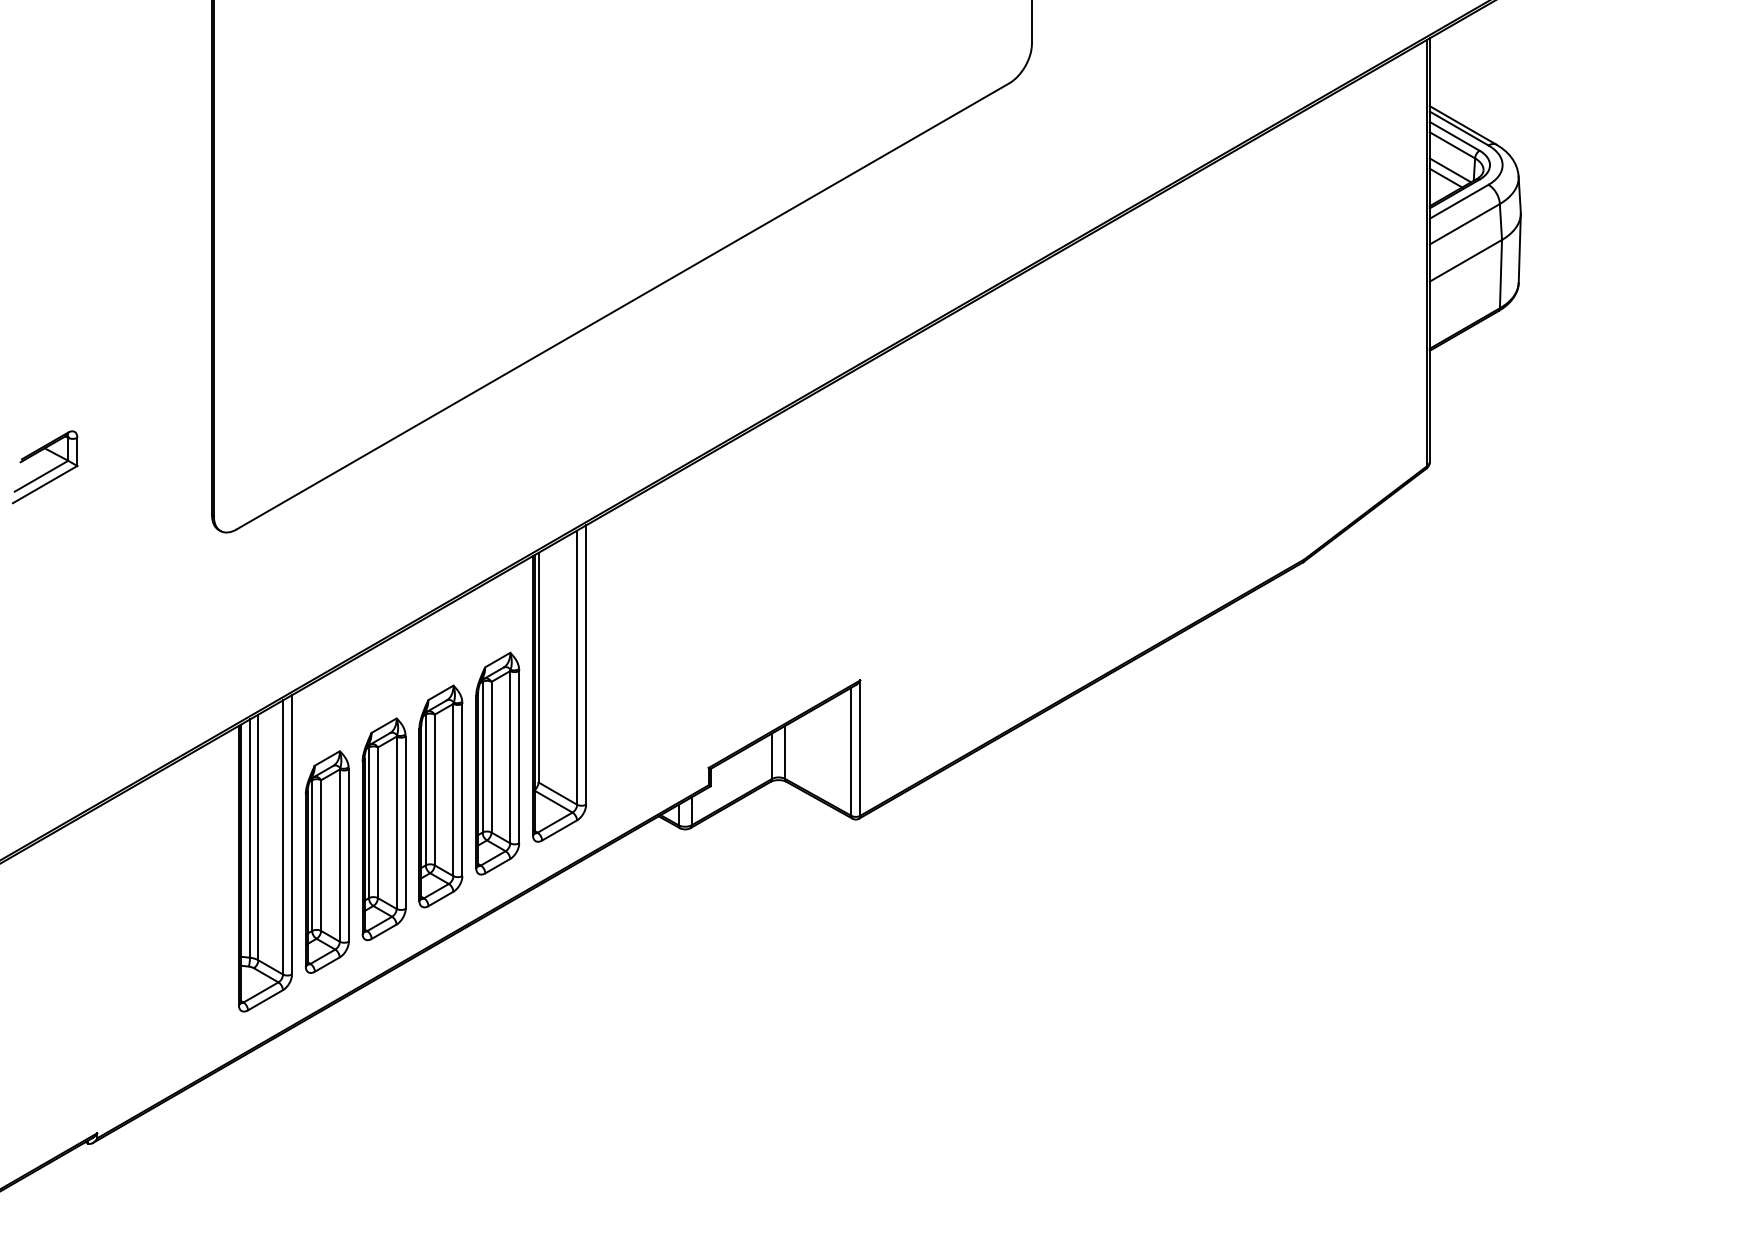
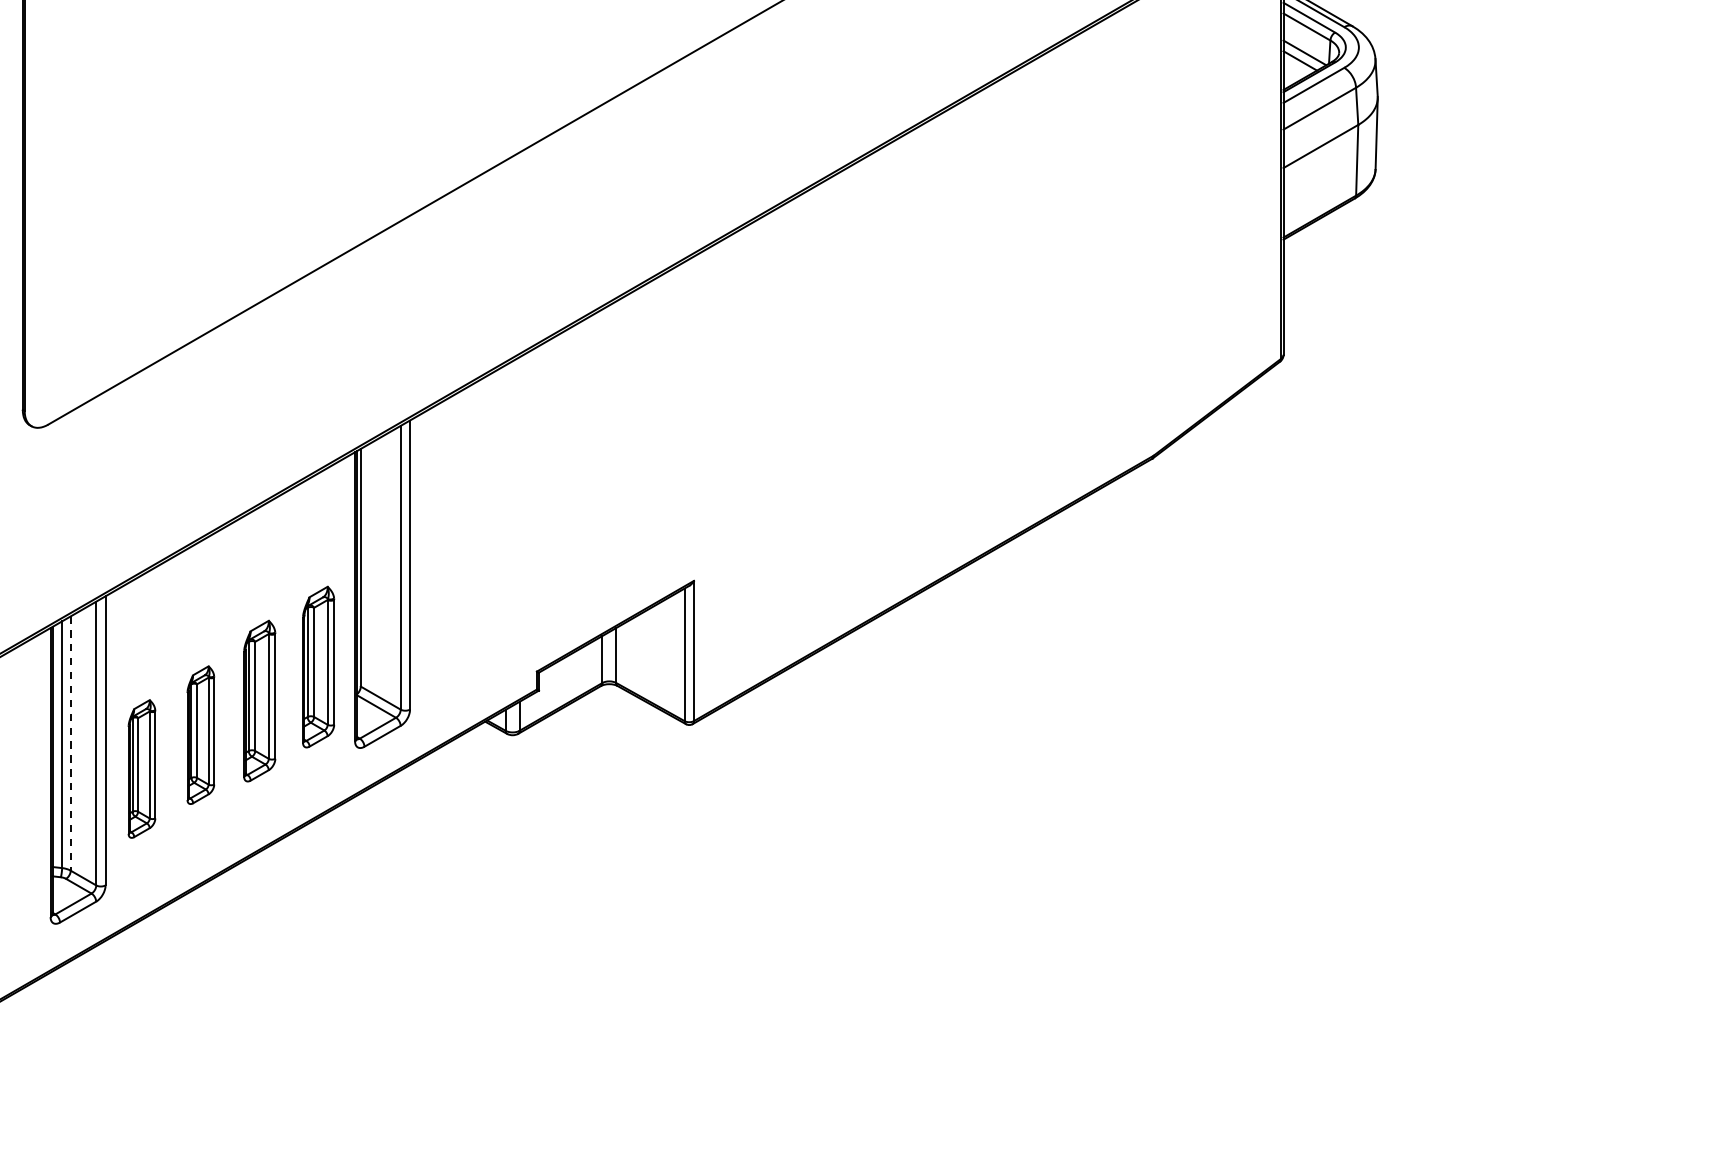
part: (497, 763) -> (318, 666), size x0.7
part: (440, 796) -> (259, 701), size x0.7
part: (383, 829) -> (200, 735), size x0.6
line: (258, 837) -> (70, 743), solid -> dashed
part: (326, 861) -> (141, 768), size x0.6

